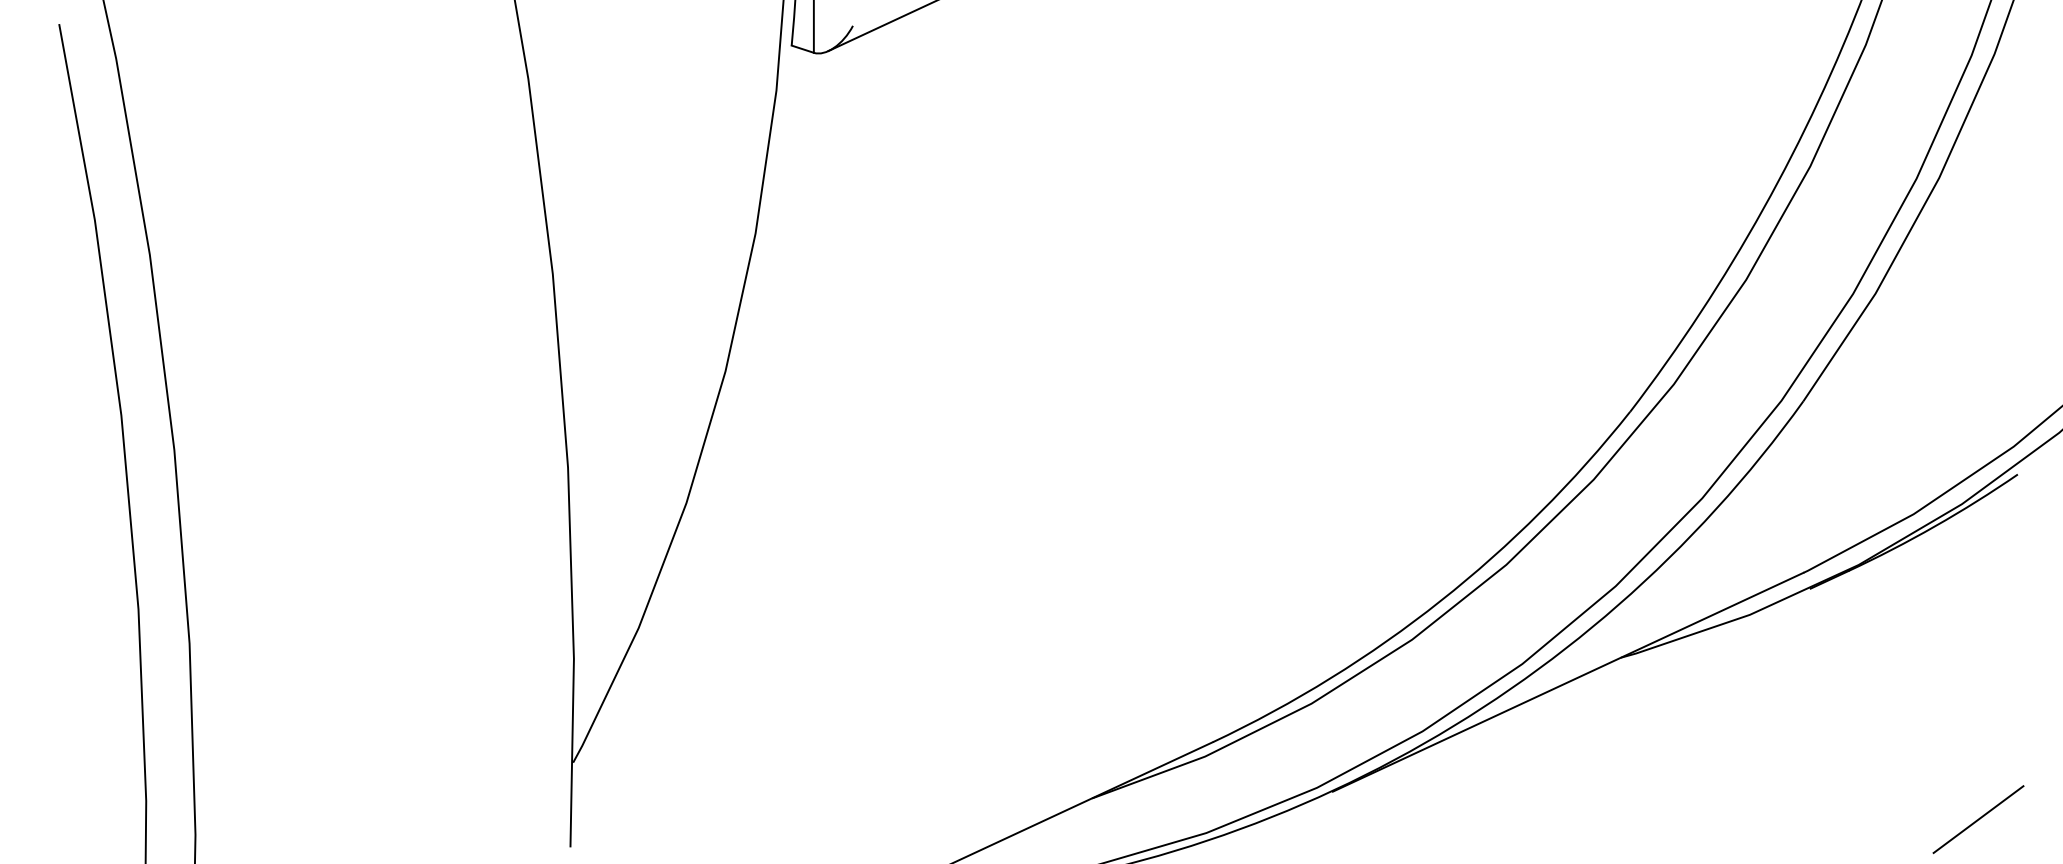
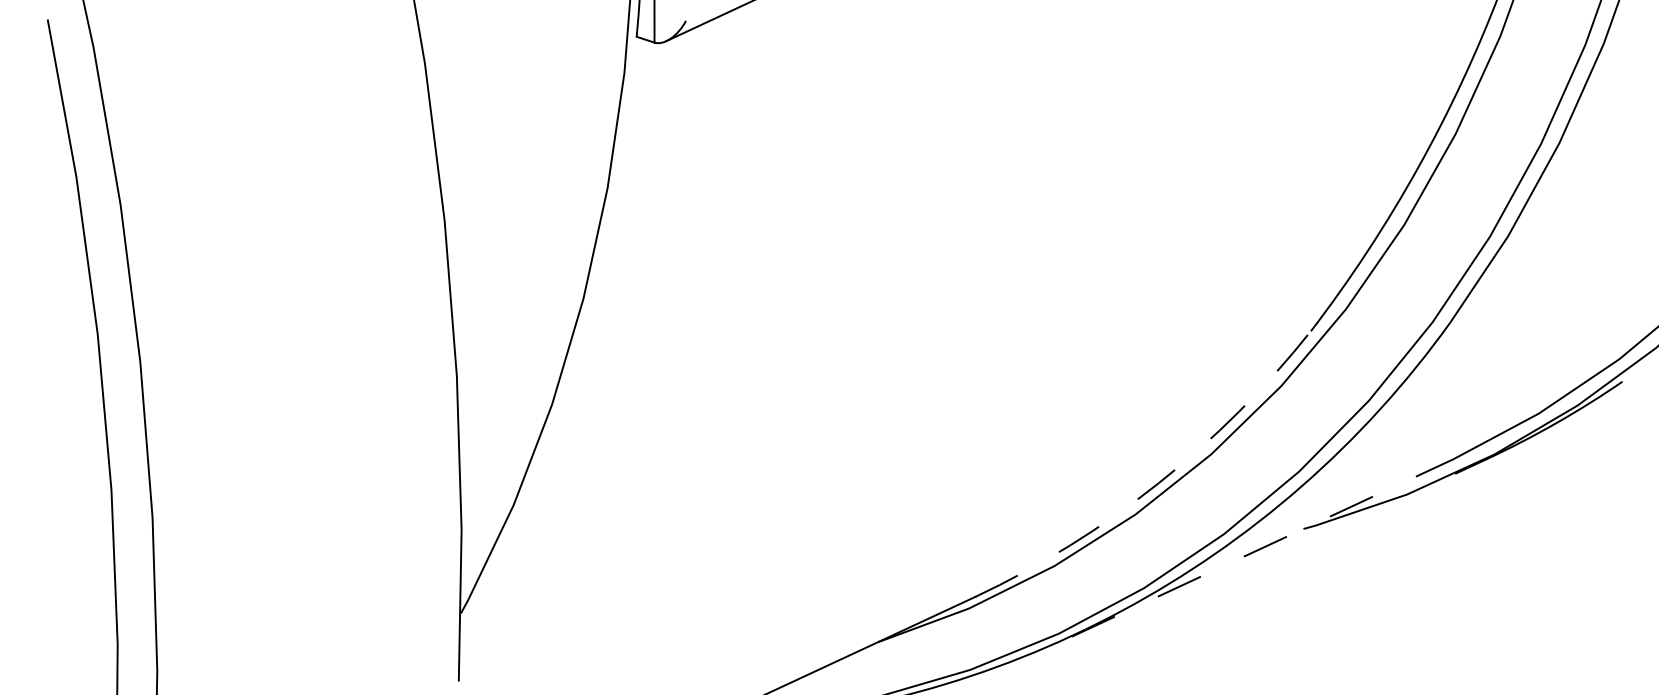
arc: (1440, 601) -> (1158, 483), solid -> dashed
line: (1567, 681) -> (1260, 548), solid -> dashed
line: (1977, 820) -> (1590, 659), removed

